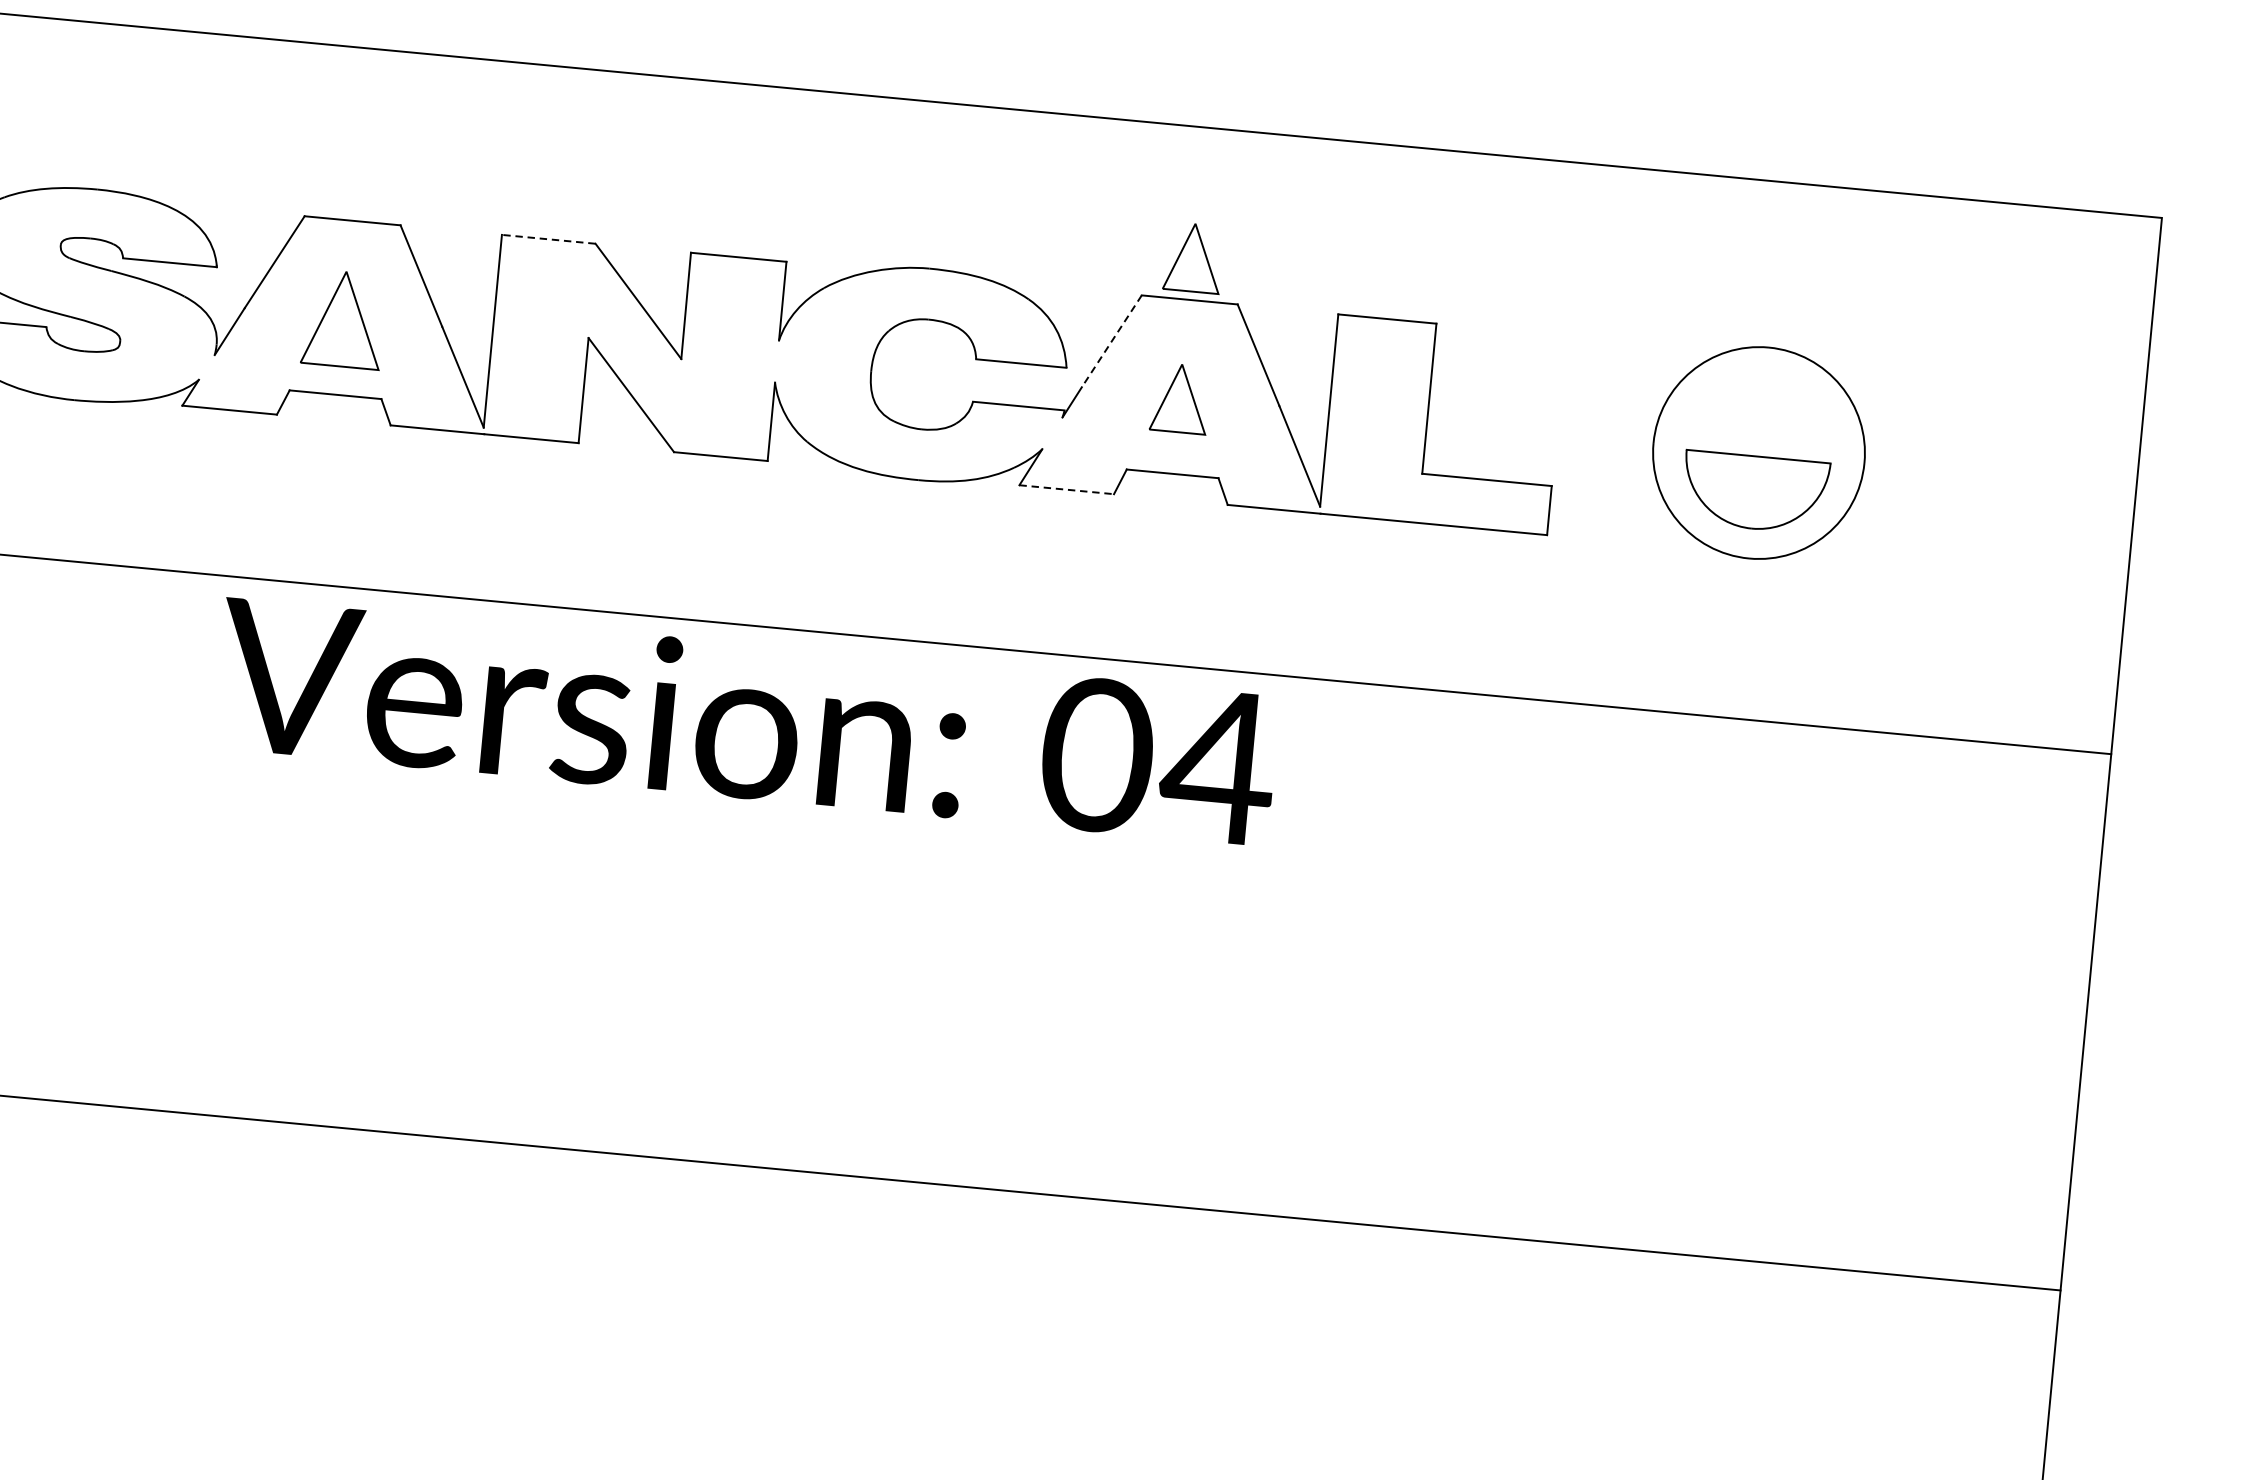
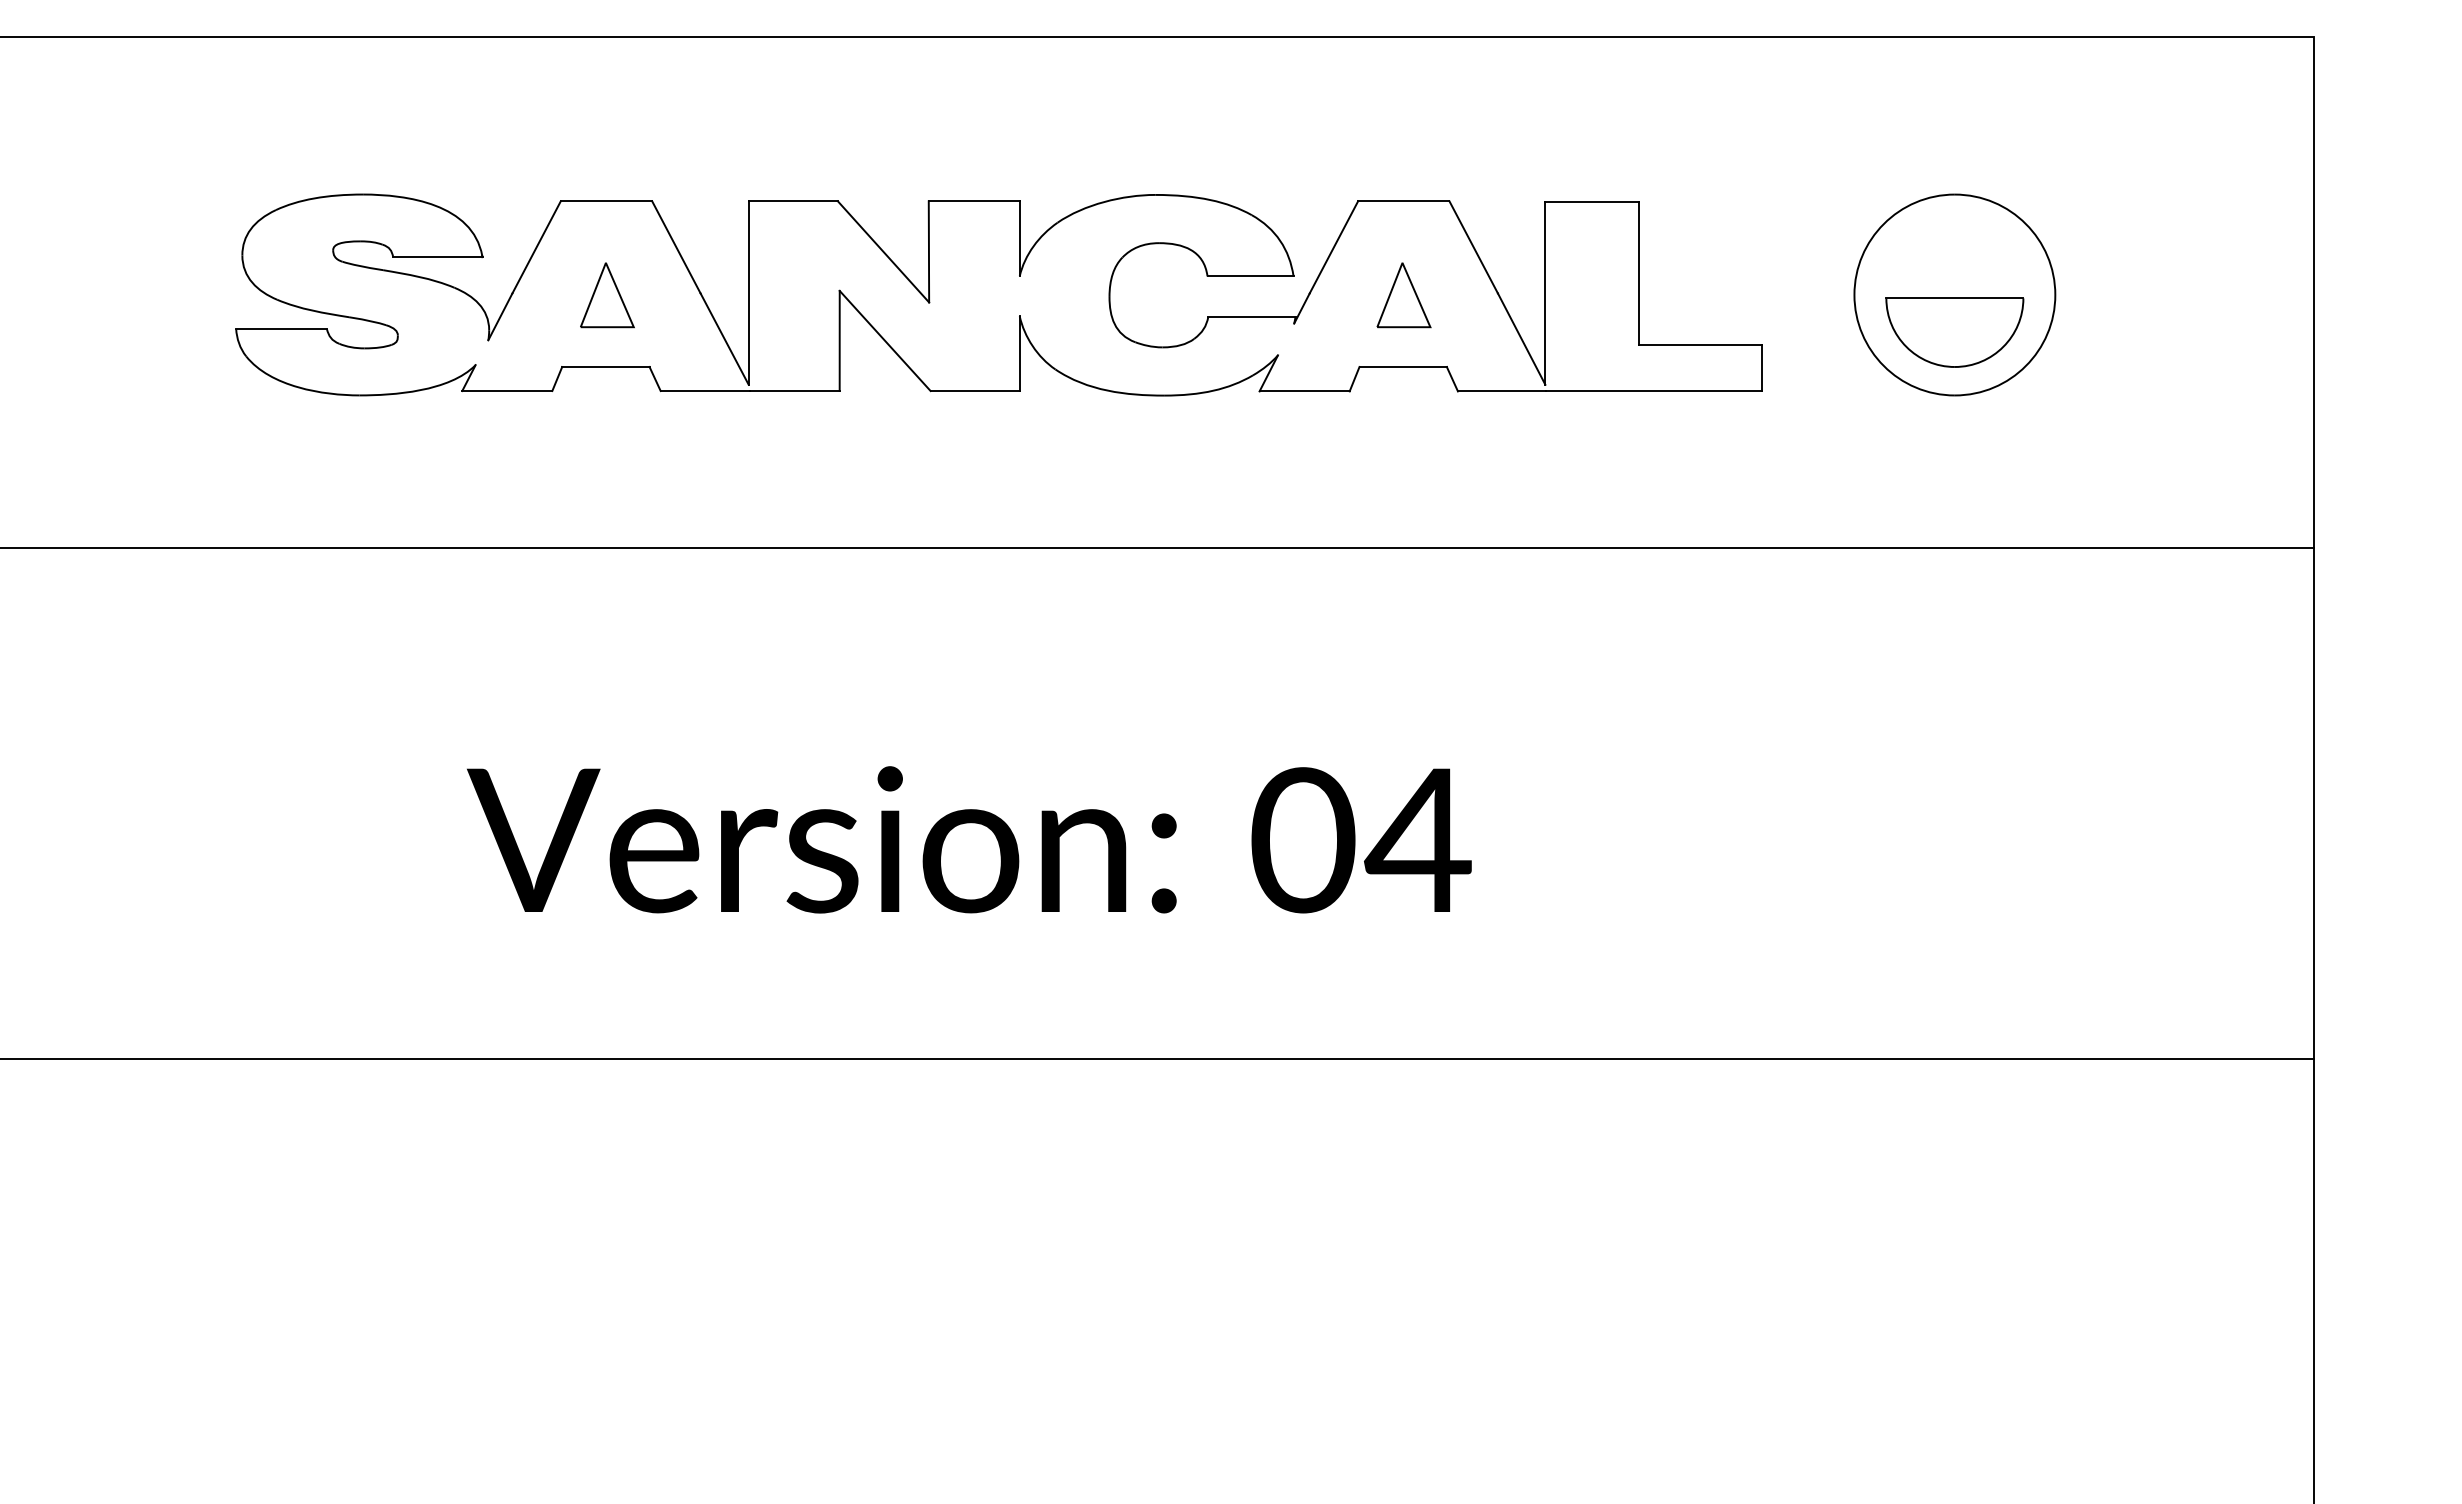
line: (548, 239) -> (793, 201), dashed -> solid
part: (1193, 258) -> (1403, 161), removed
part: (344, 319) -> (607, 295), size x0.71
line: (1111, 341) -> (1333, 247), dashed -> solid
line: (1067, 489) -> (1305, 391), dashed -> solid
text: (747, 721) -> (969, 839), moved

